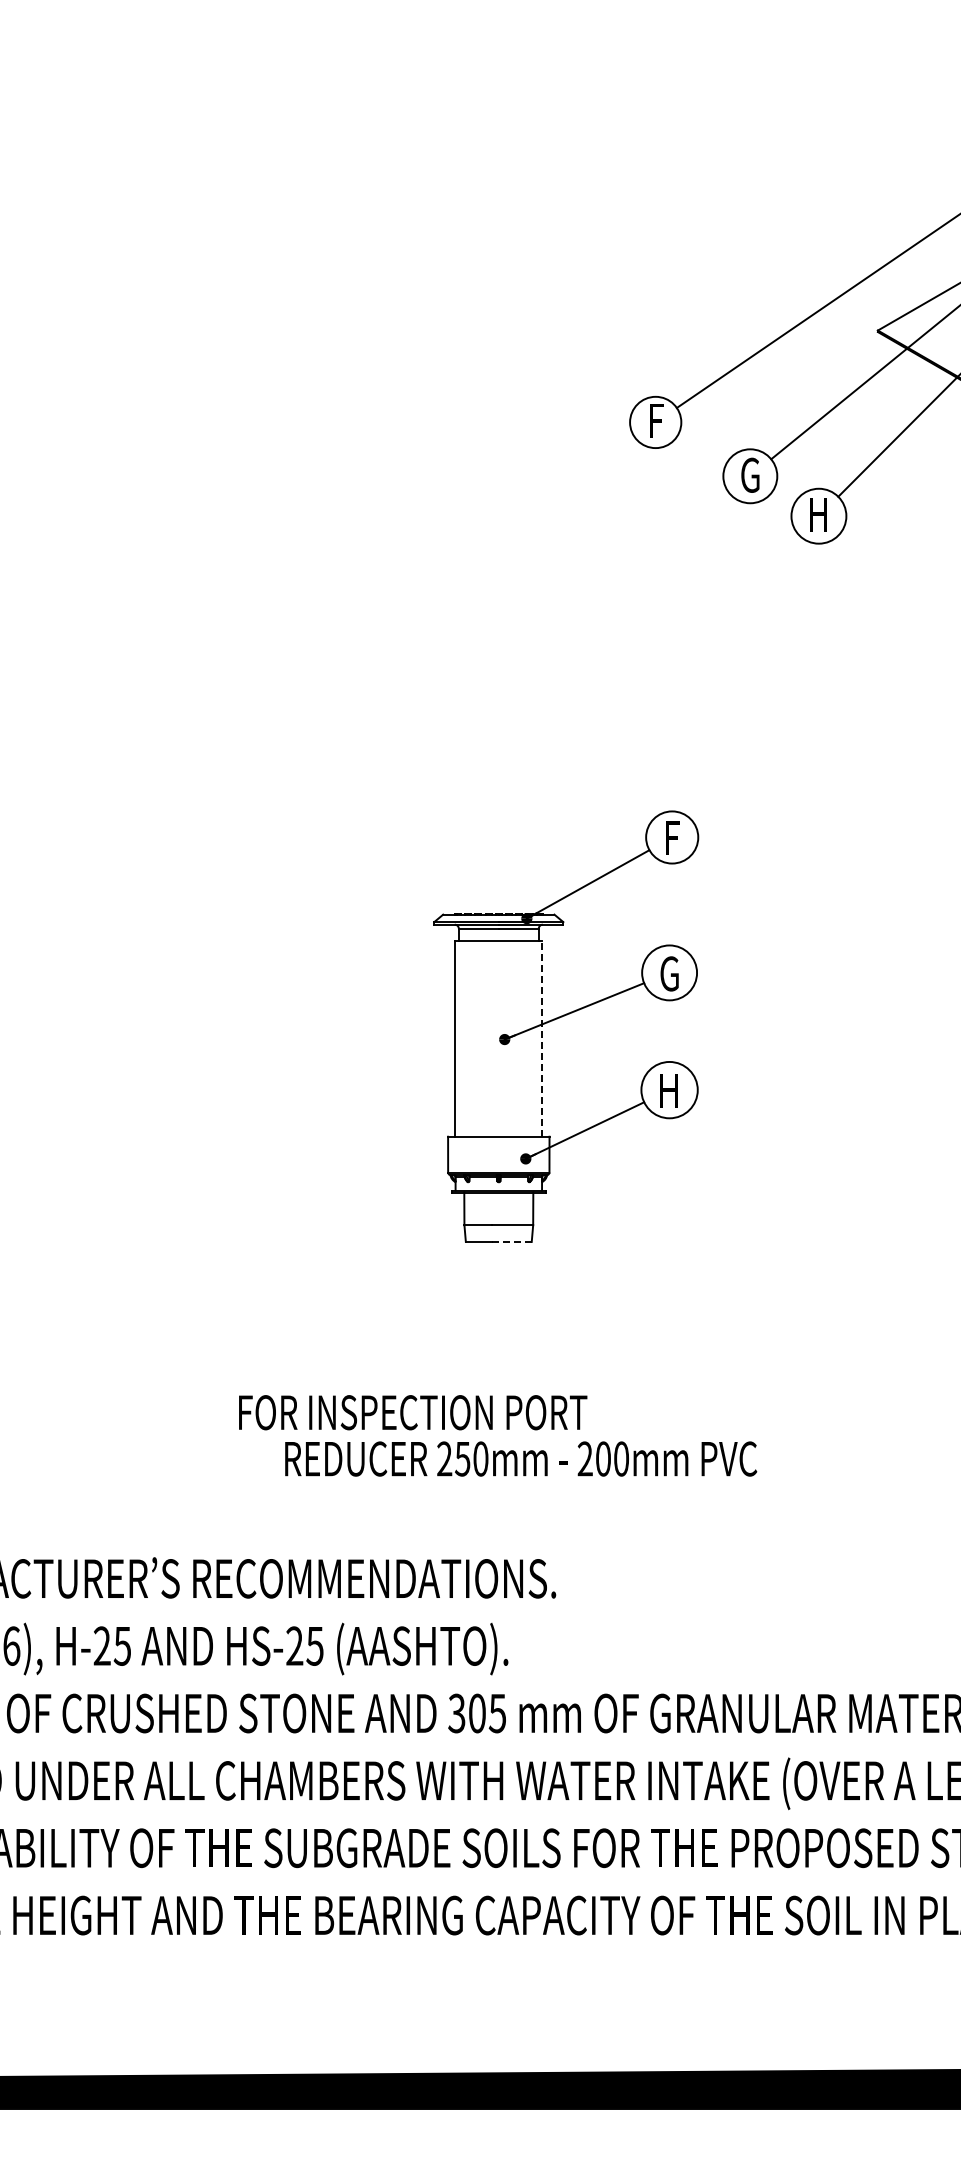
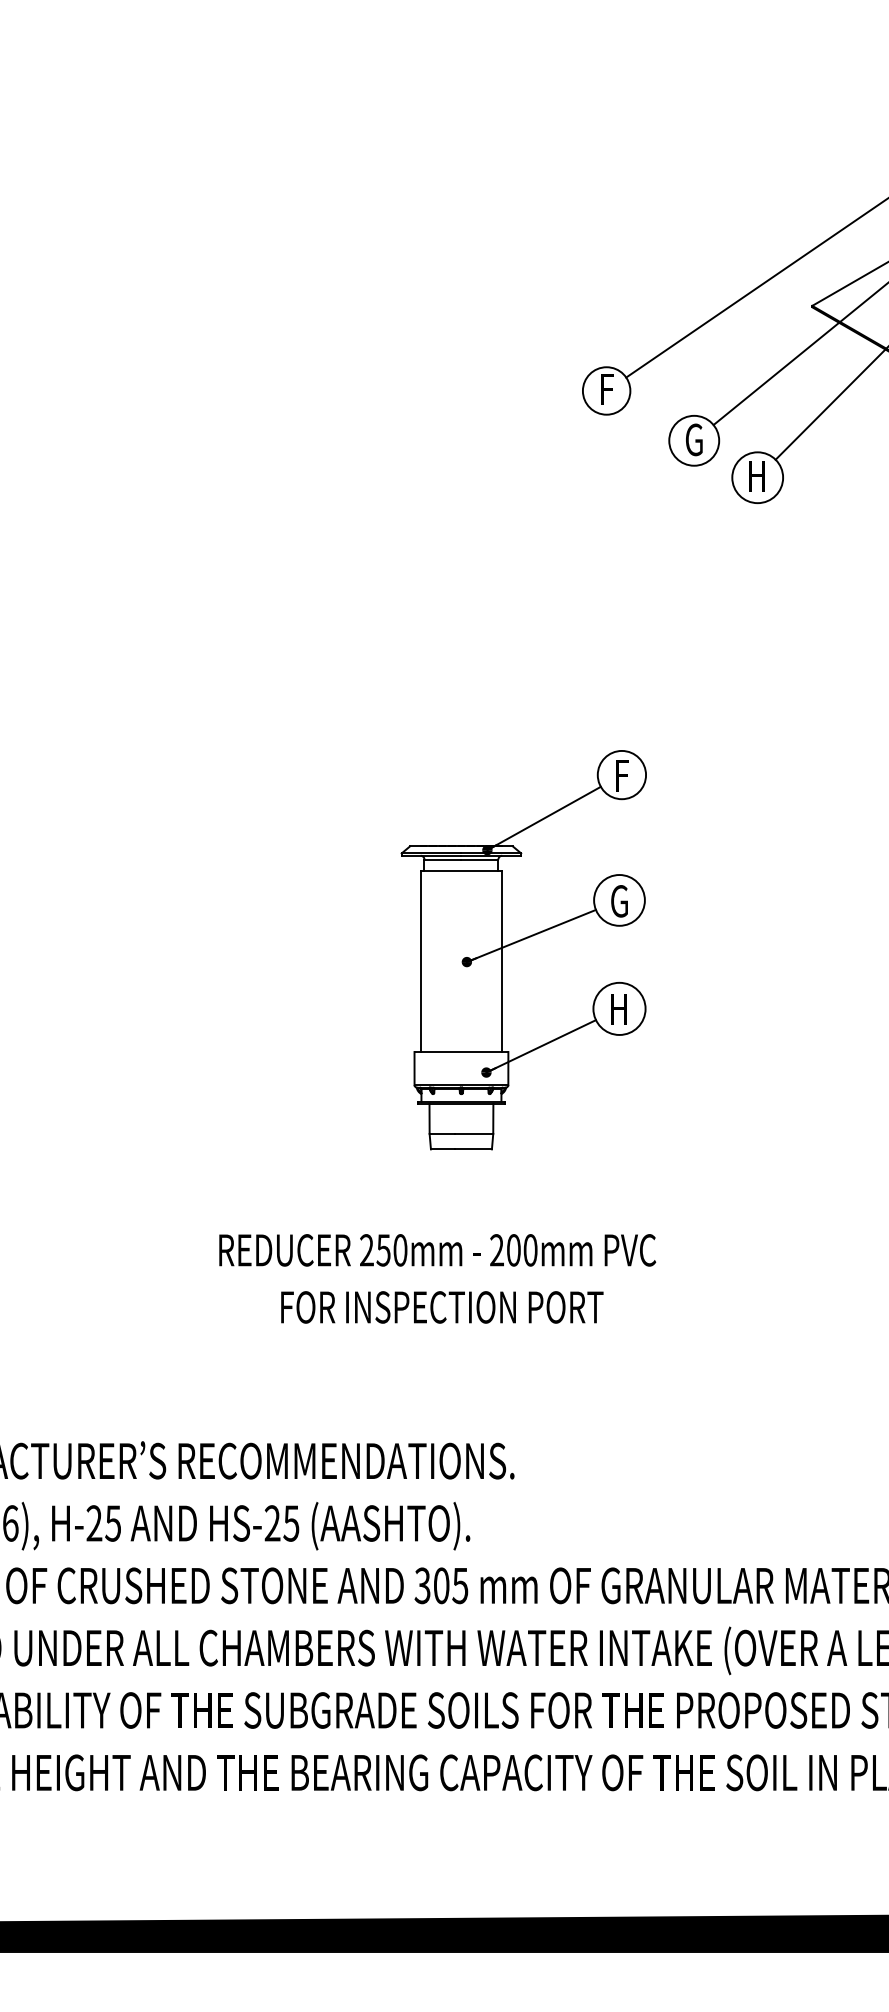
line: (542, 1038) -> (501, 961), dashed -> solid
line: (511, 1241) -> (473, 1148), dashed -> solid
text: (413, 1412) -> (442, 1307), moved
text: (521, 1458) -> (438, 1249), moved

